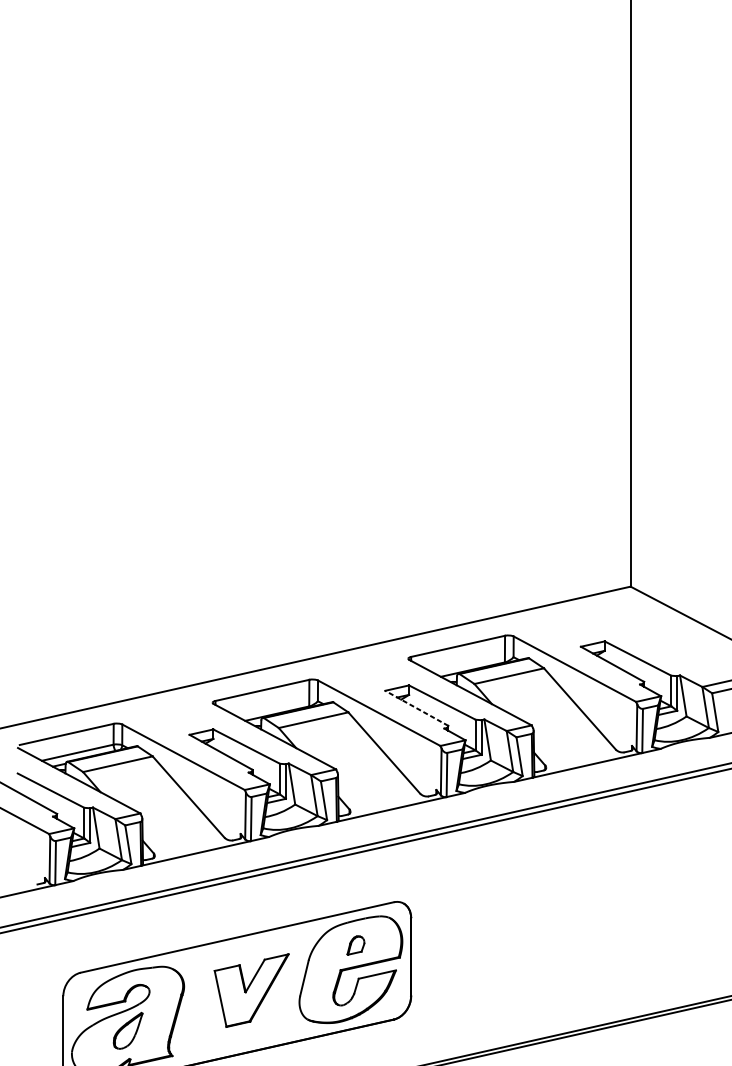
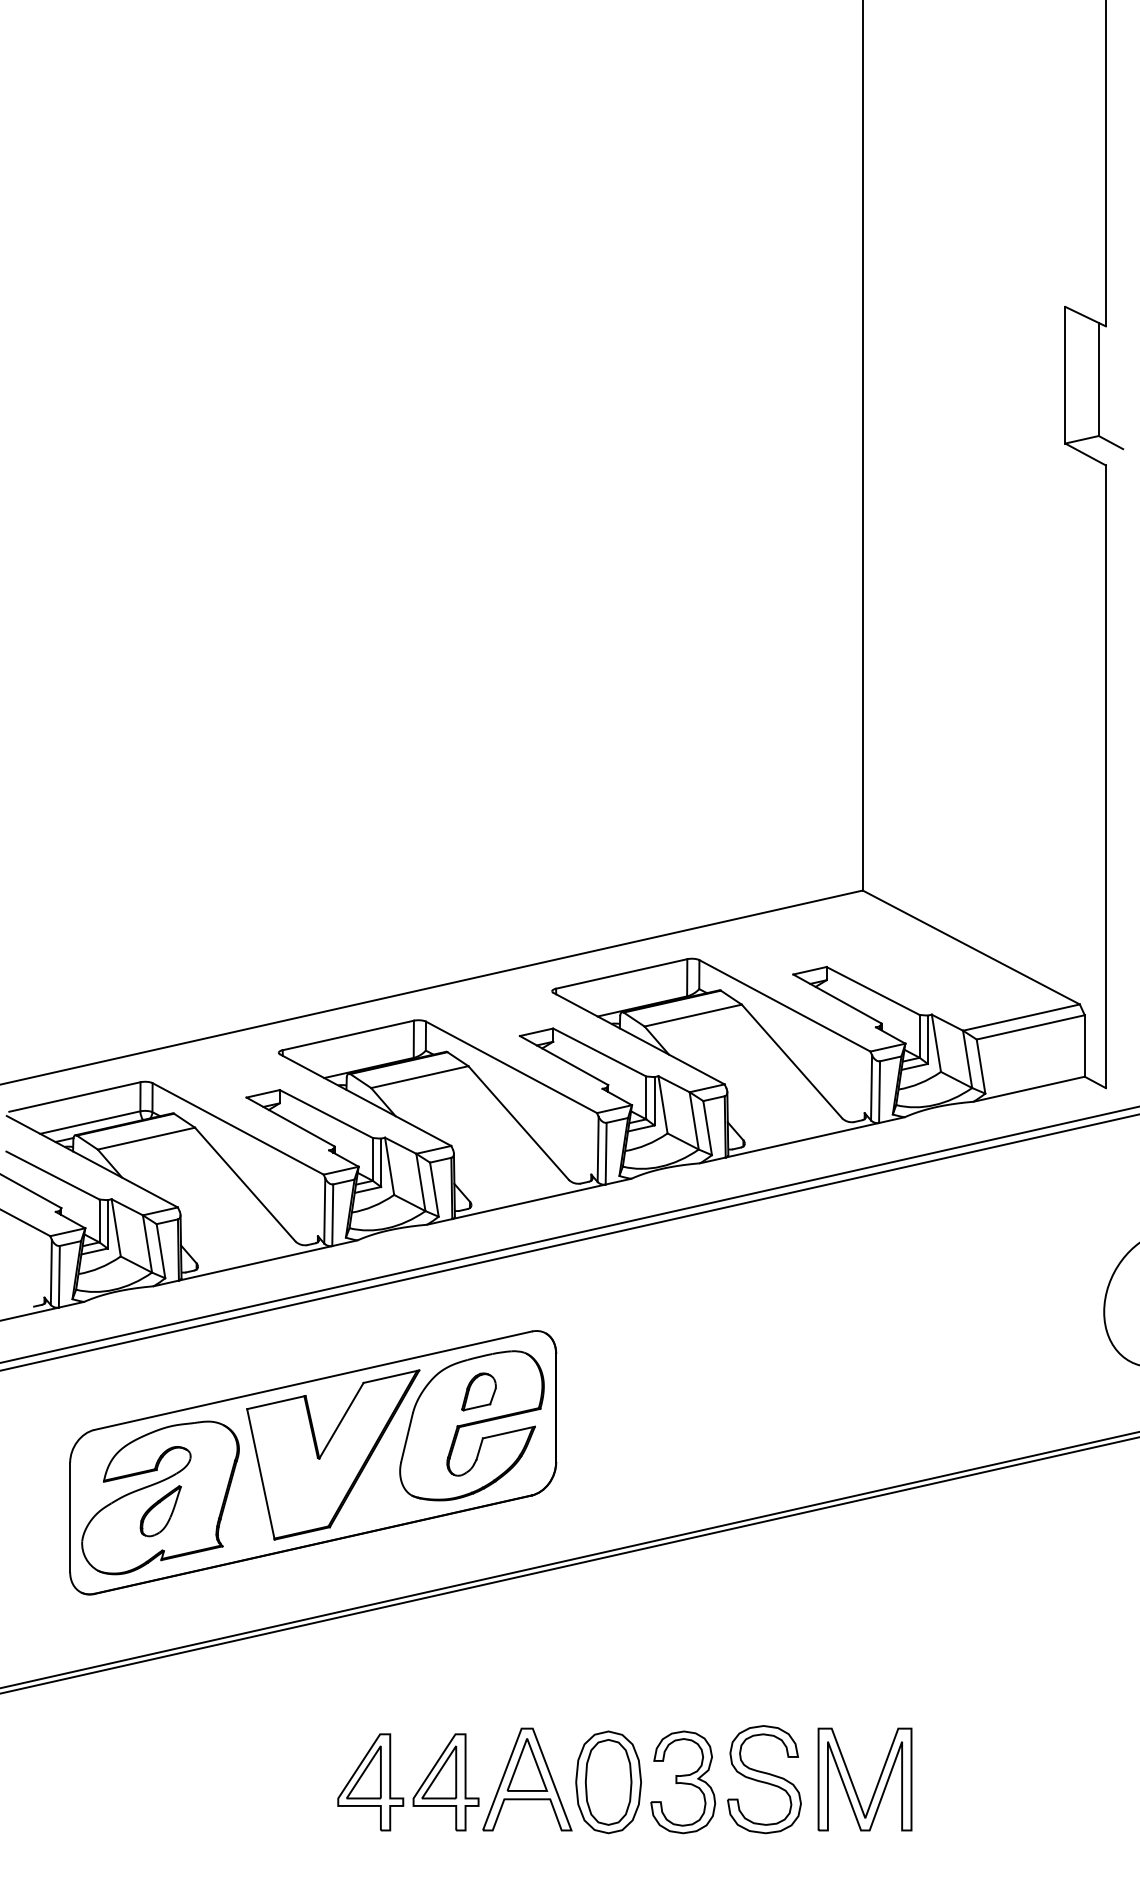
line: (416, 708) -> (563, 1060), dashed -> solid
part: (355, 945) -> (478, 1391), size x1.43
part: (251, 990) -> (333, 1454), size x1.67

